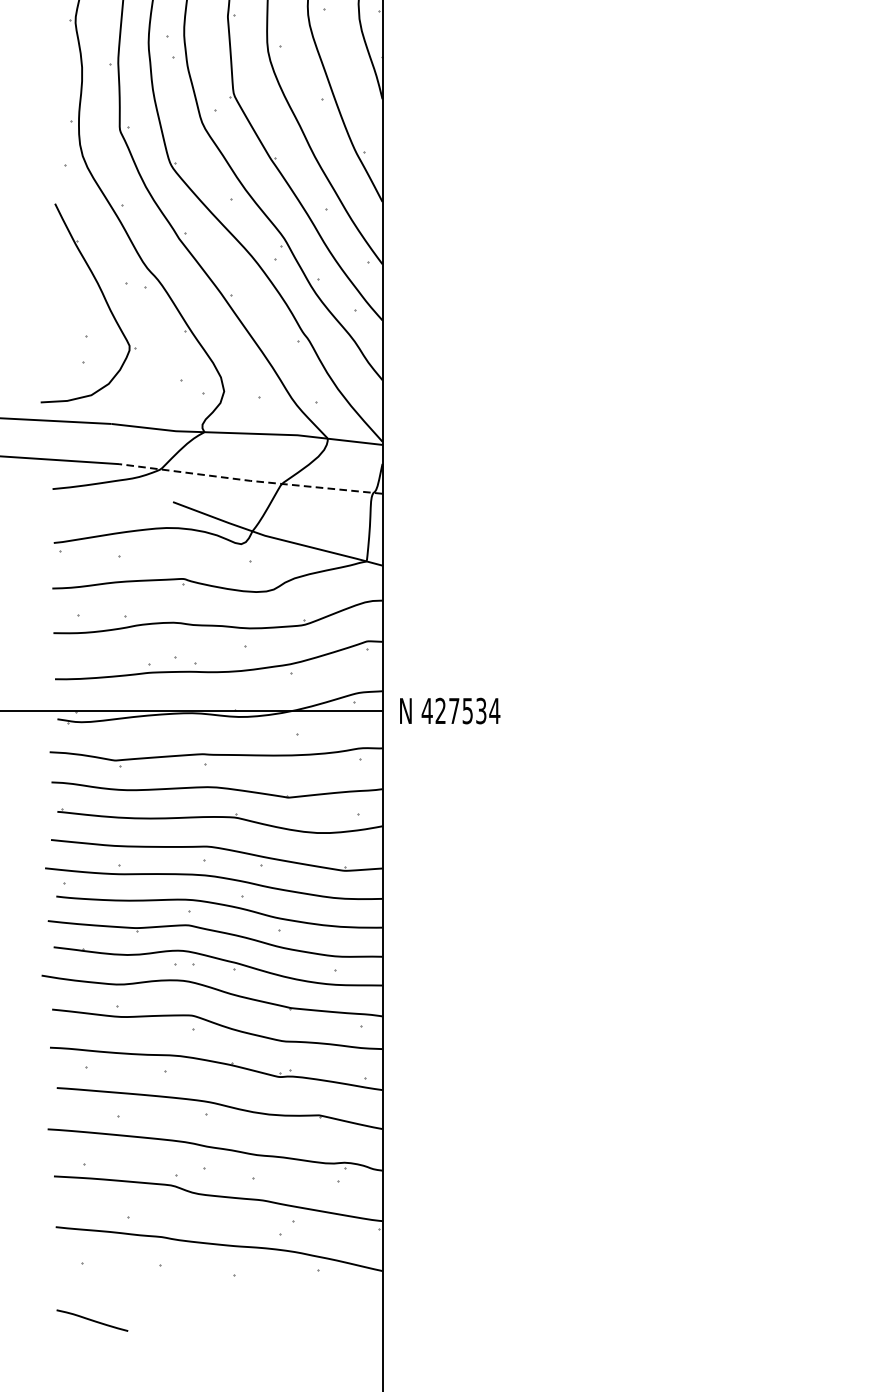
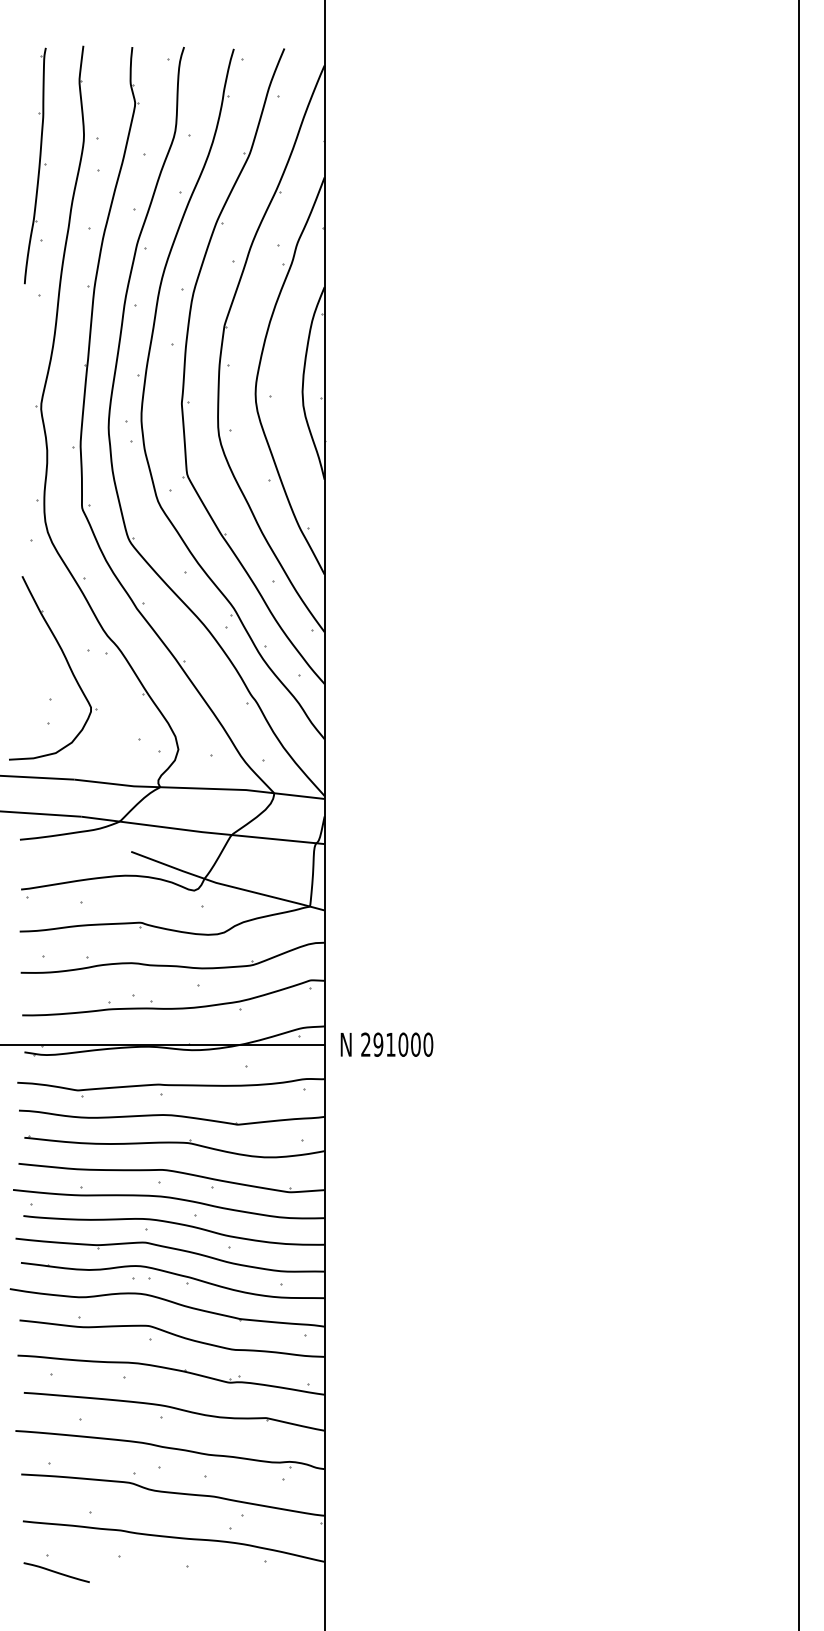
line: (250, 481) -> (202, 832), dashed -> solid
text: (460, 710) -> (396, 1044), 427534 -> 291000
curve: (92, 1320) -> (56, 1572), moved

